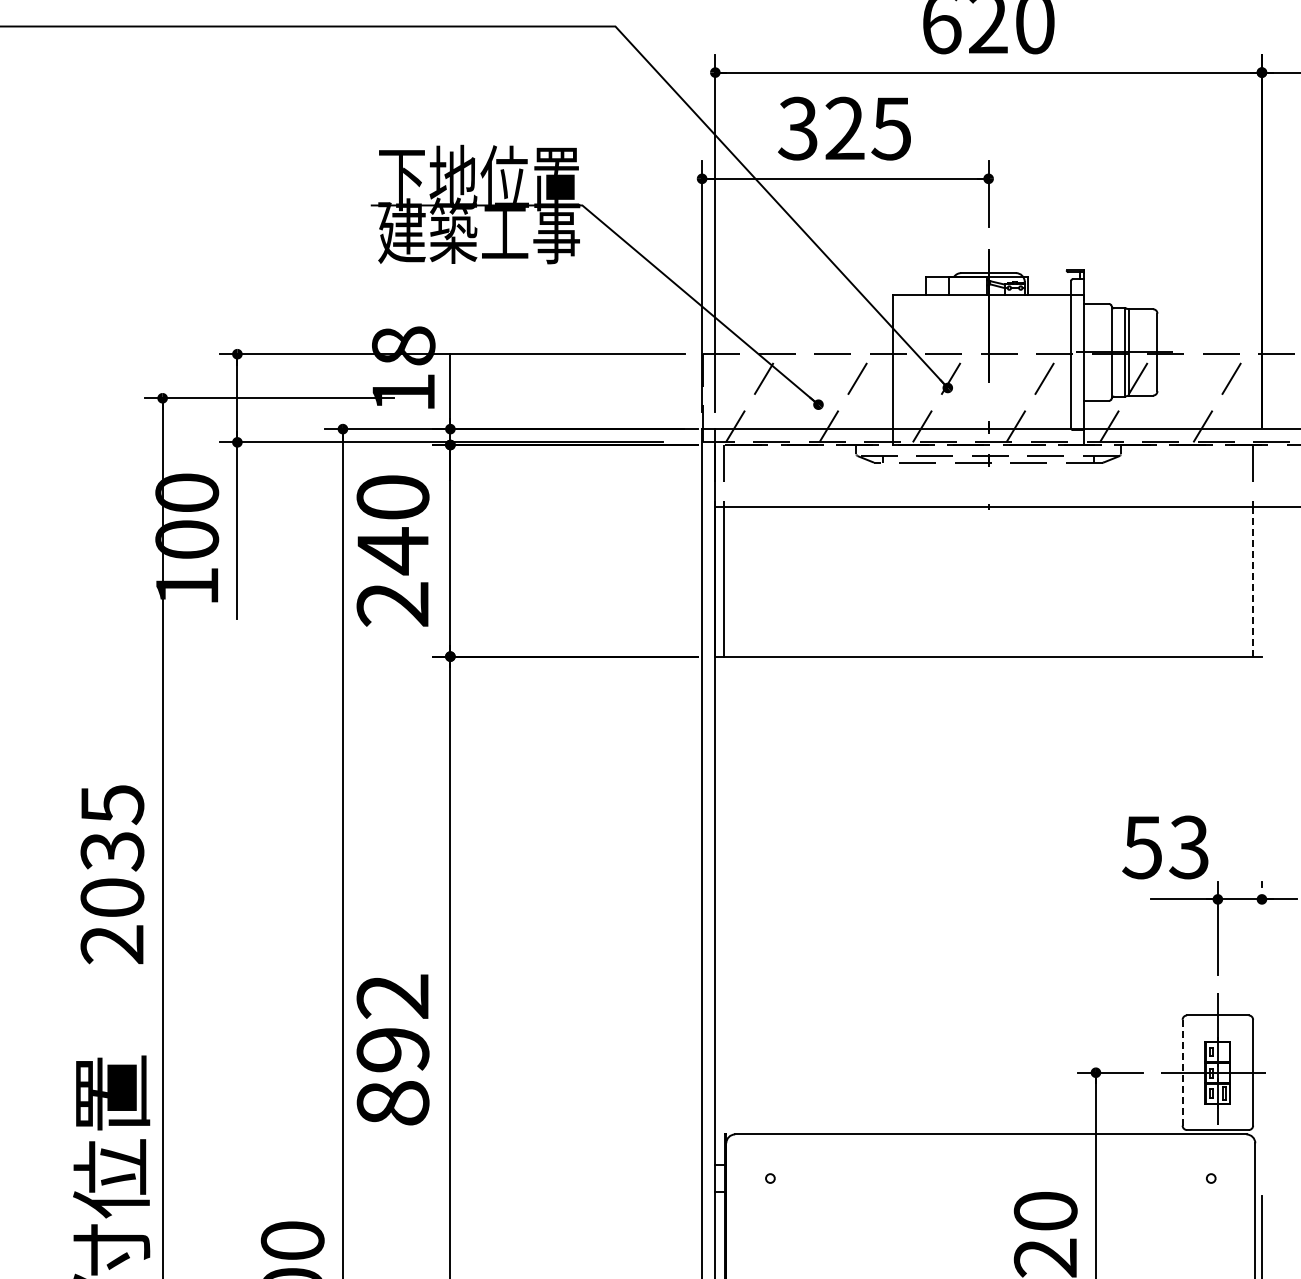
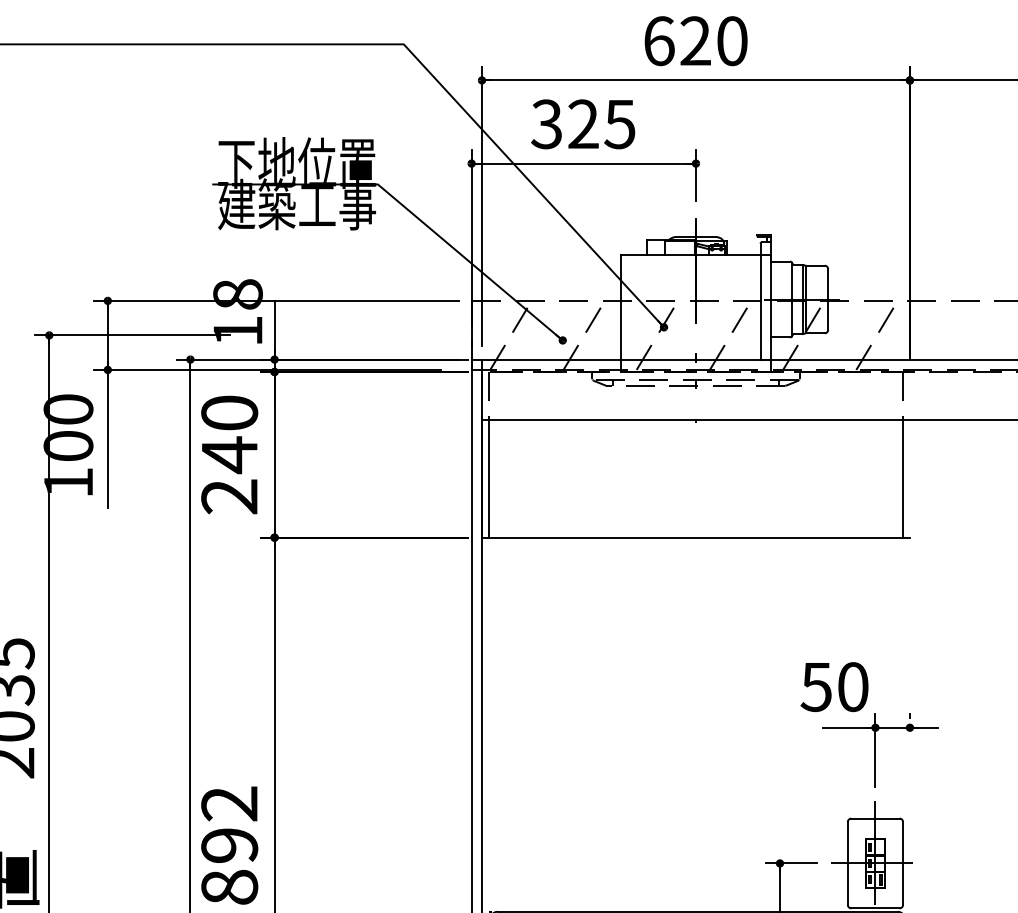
line: (1253, 581) -> (903, 478), dashed -> solid
text: (1188, 847) -> (852, 687), 53 -> 50
line: (1182, 1072) -> (847, 863), dashed -> solid

